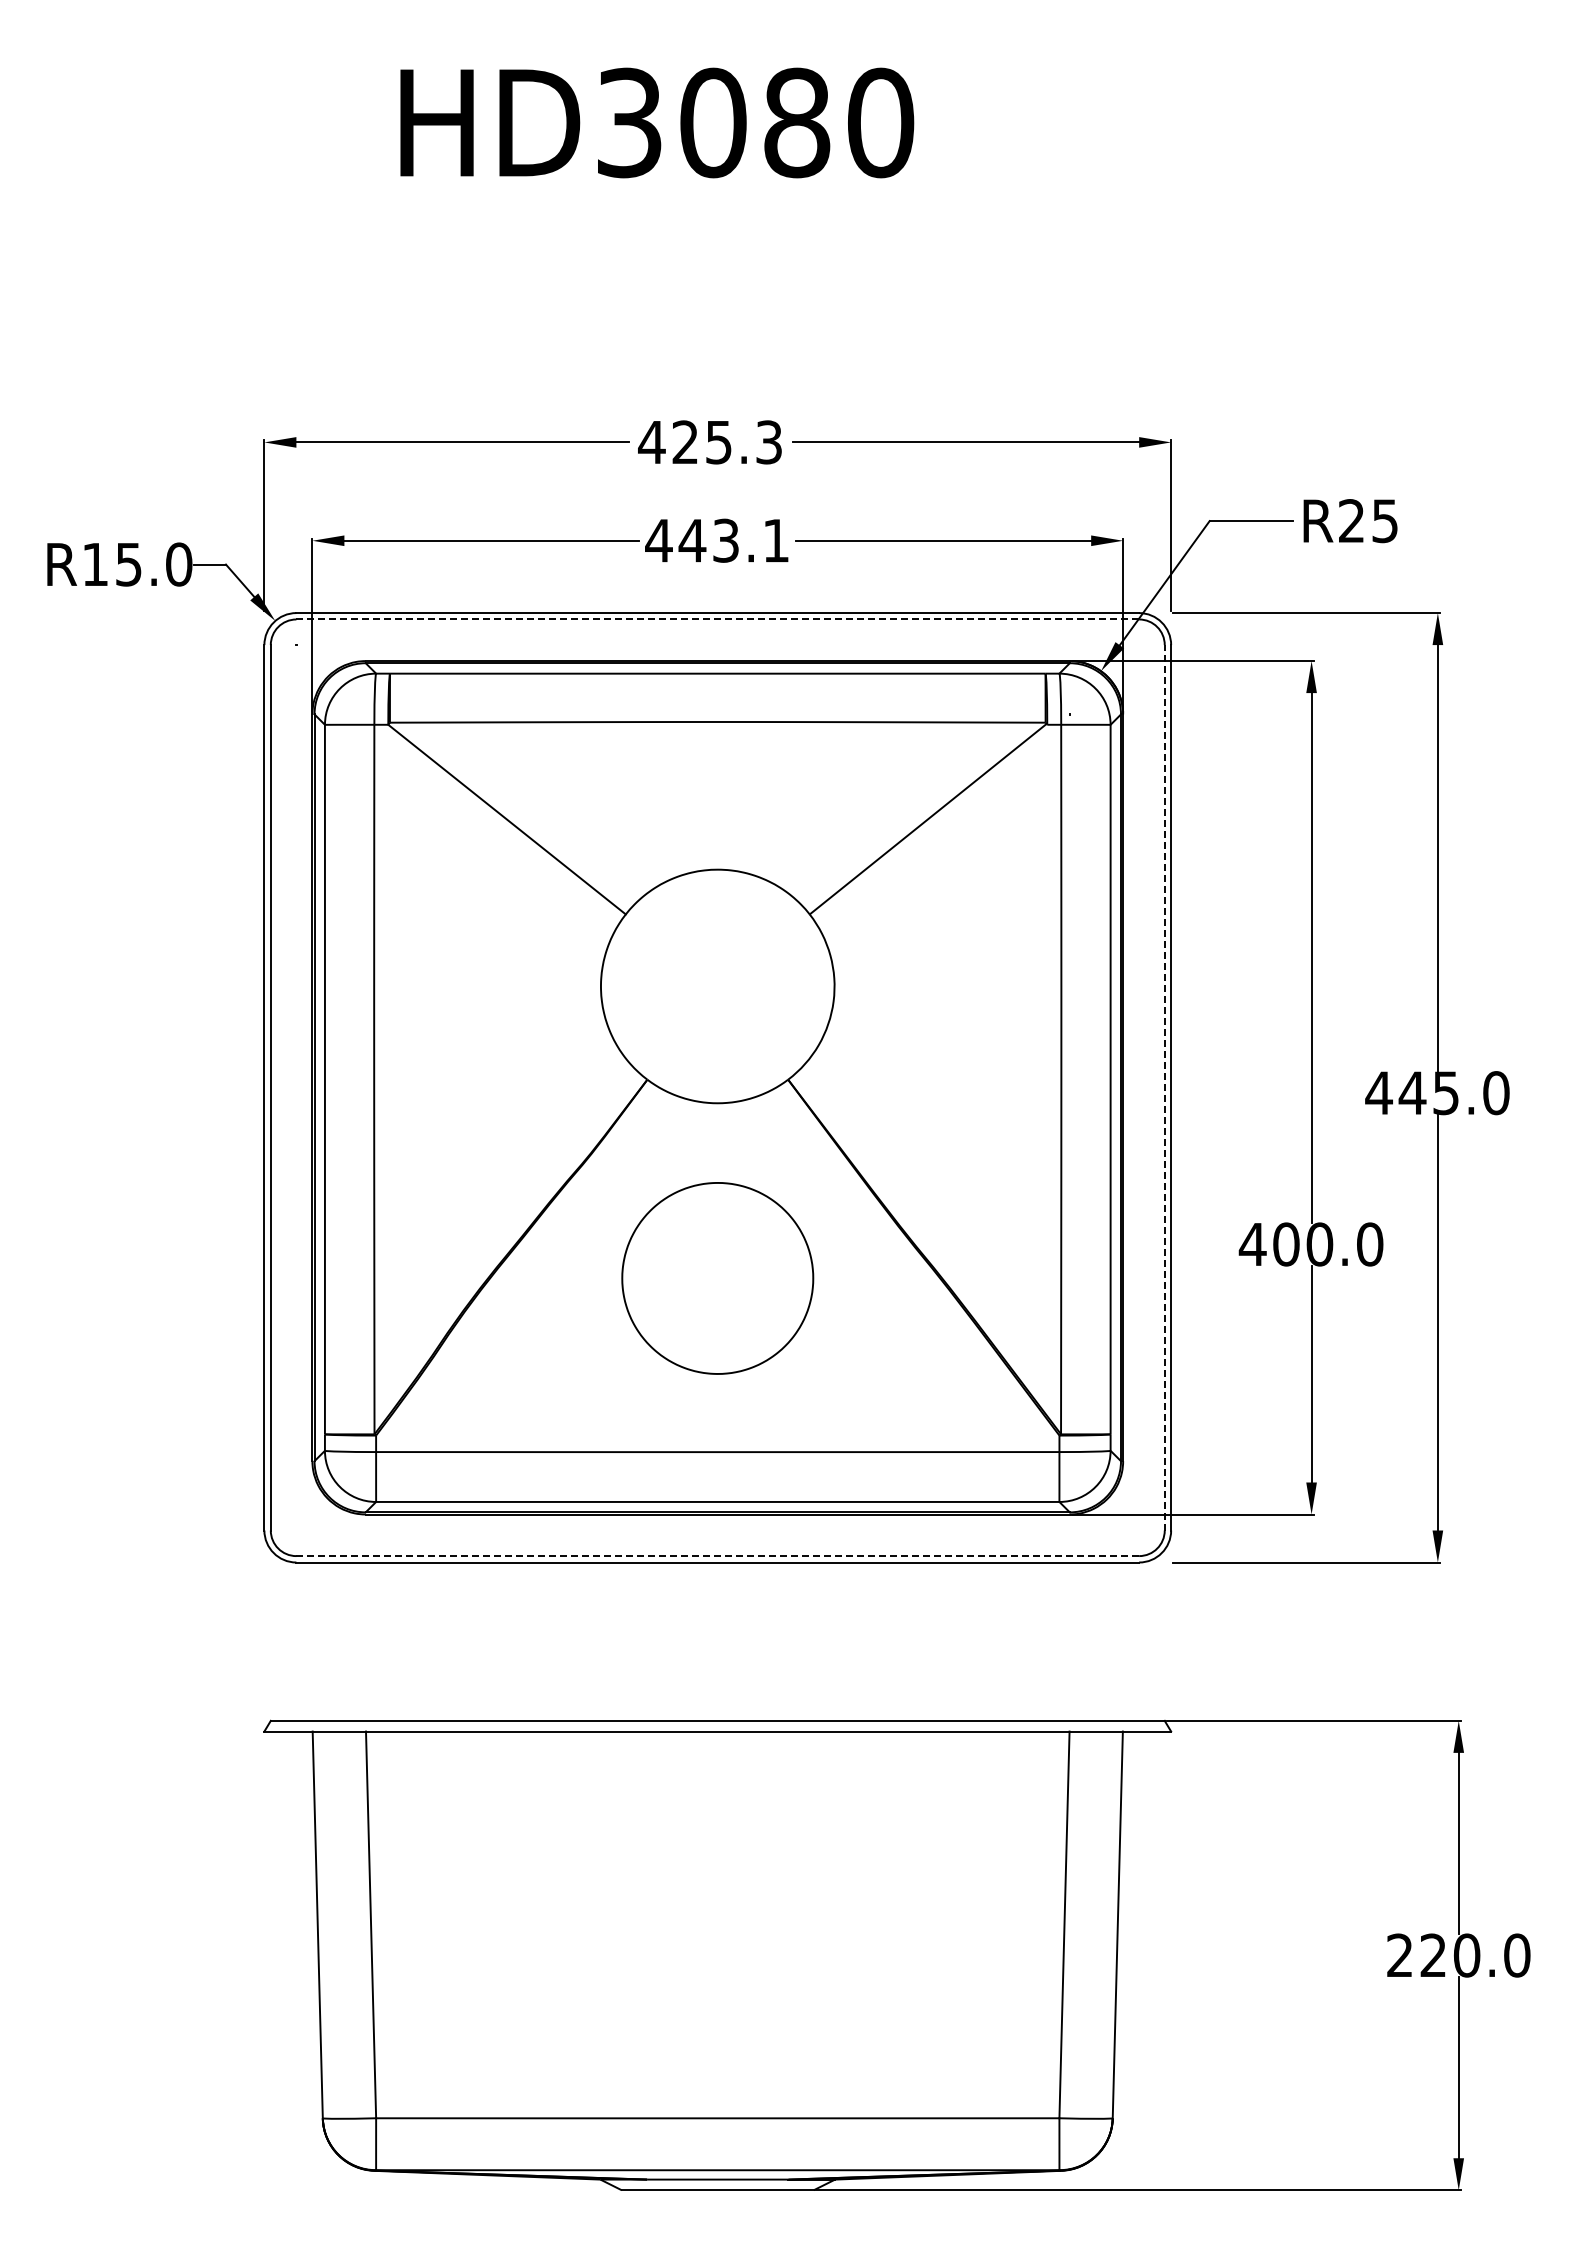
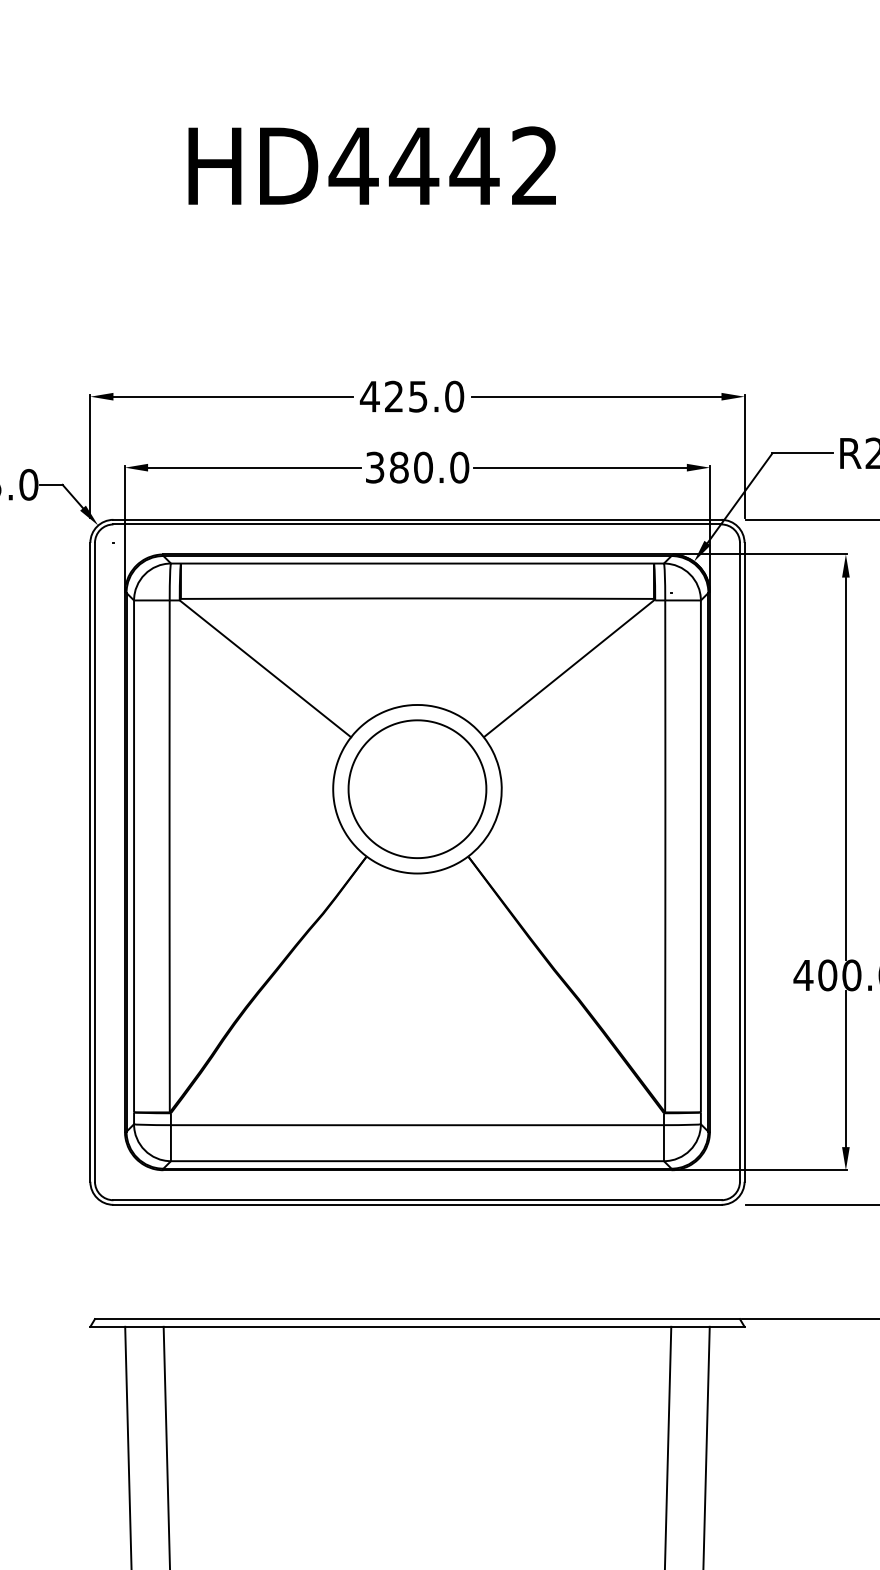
text: (754, 122) -> (443, 165), HD3080 -> HD4442
text: (769, 442) -> (454, 396), 425.3 -> 425.0
text: (717, 540) -> (417, 467), 443.1 -> 380.0
line: (717, 619) -> (417, 524), dashed -> solid
line: (1164, 1087) -> (739, 862), dashed -> solid
part: (717, 1278) -> (417, 789), moved
line: (718, 1556) -> (417, 1200), dashed -> solid

